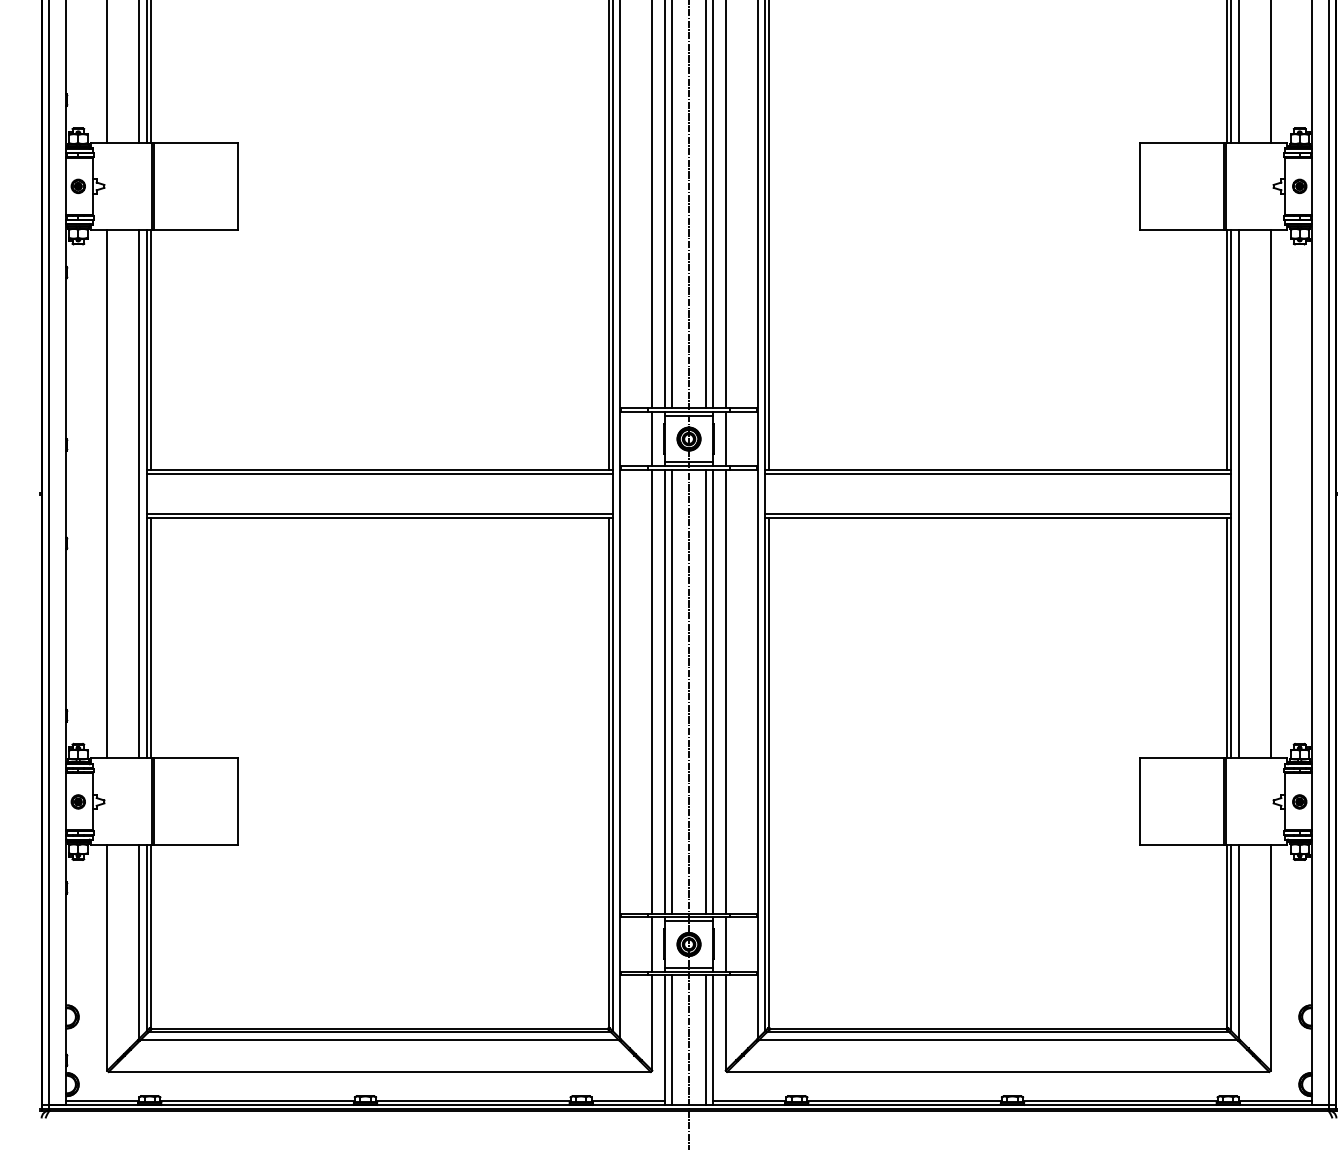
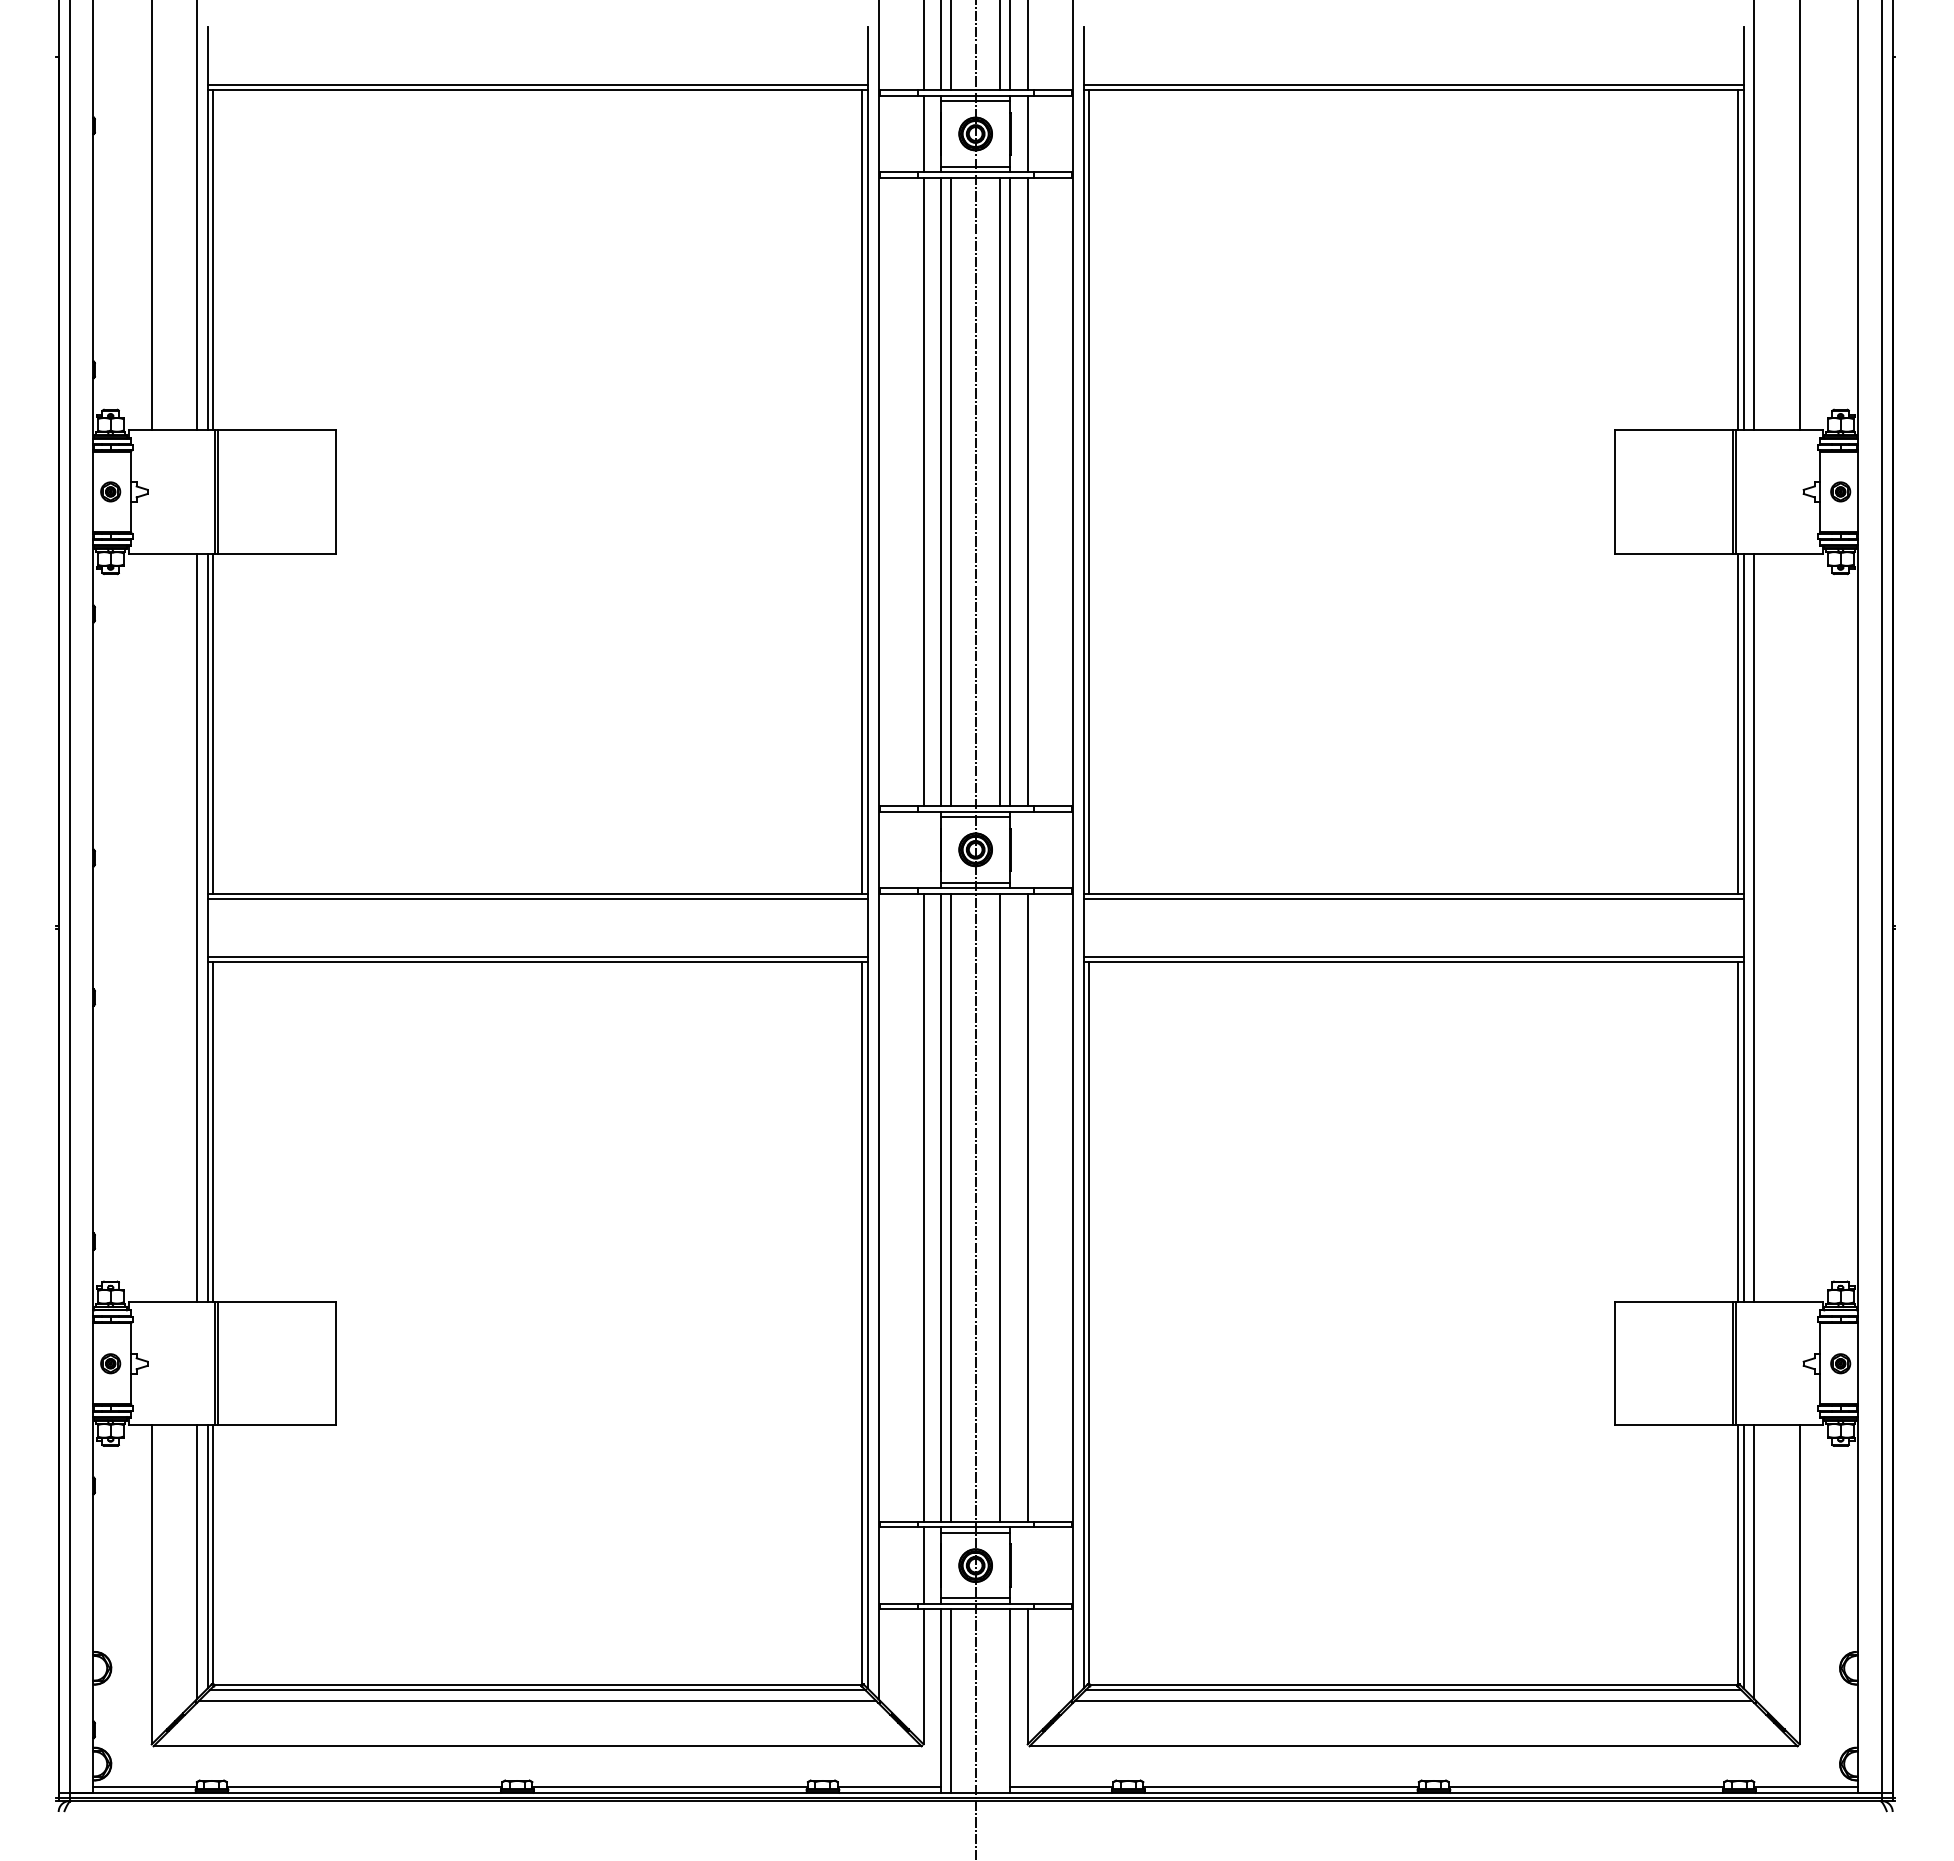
line: (652, 438) -> (923, 849), removed
line: (725, 438) -> (1027, 849), removed
line: (107, 493) -> (151, 927), removed
line: (1270, 493) -> (1799, 927), removed
line: (712, 691) -> (1009, 1207), removed
line: (725, 944) -> (1027, 1565), removed
line: (706, 1039) -> (1000, 1700), removed

